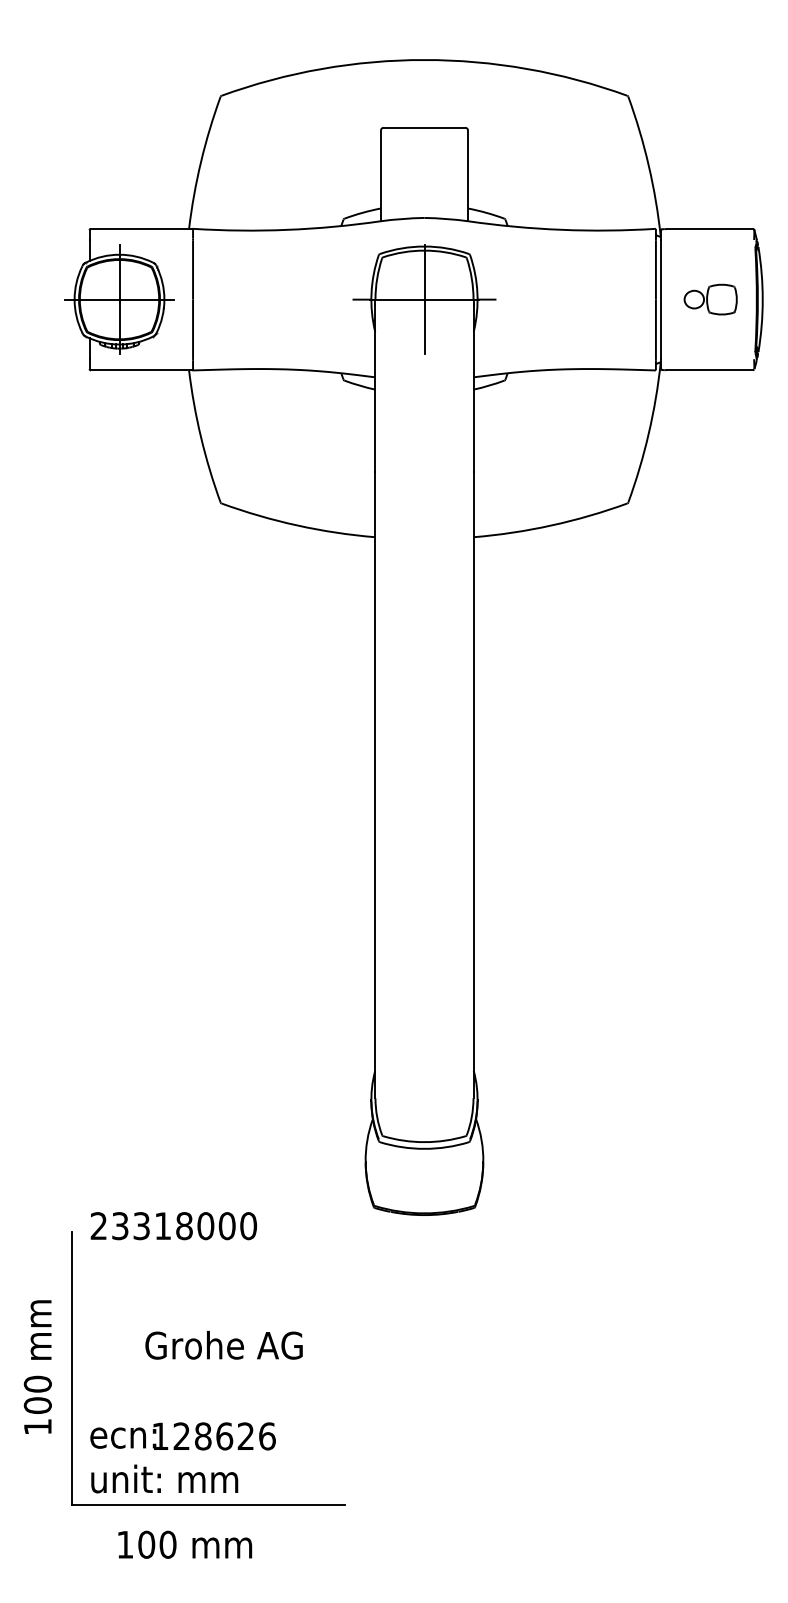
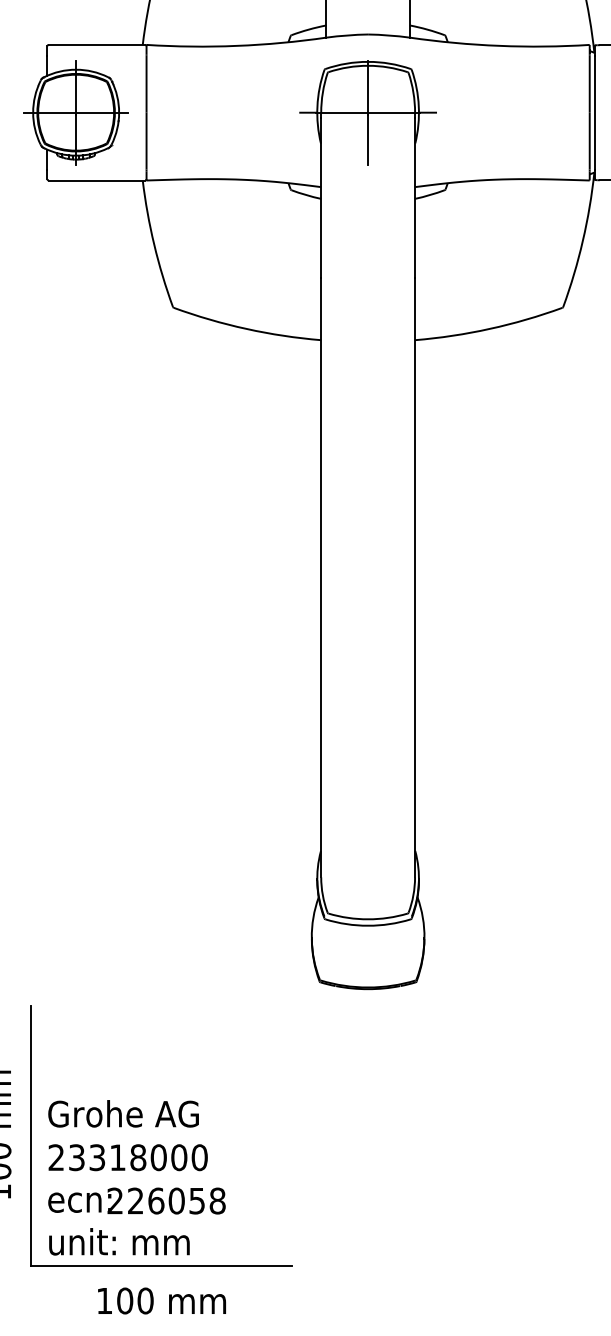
text: (173, 1226) -> (127, 1158), moved
text: (223, 1345) -> (123, 1114), moved
text: (213, 1436) -> (166, 1201), 128626 -> 226058
text: (185, 1544) -> (162, 1300), moved

